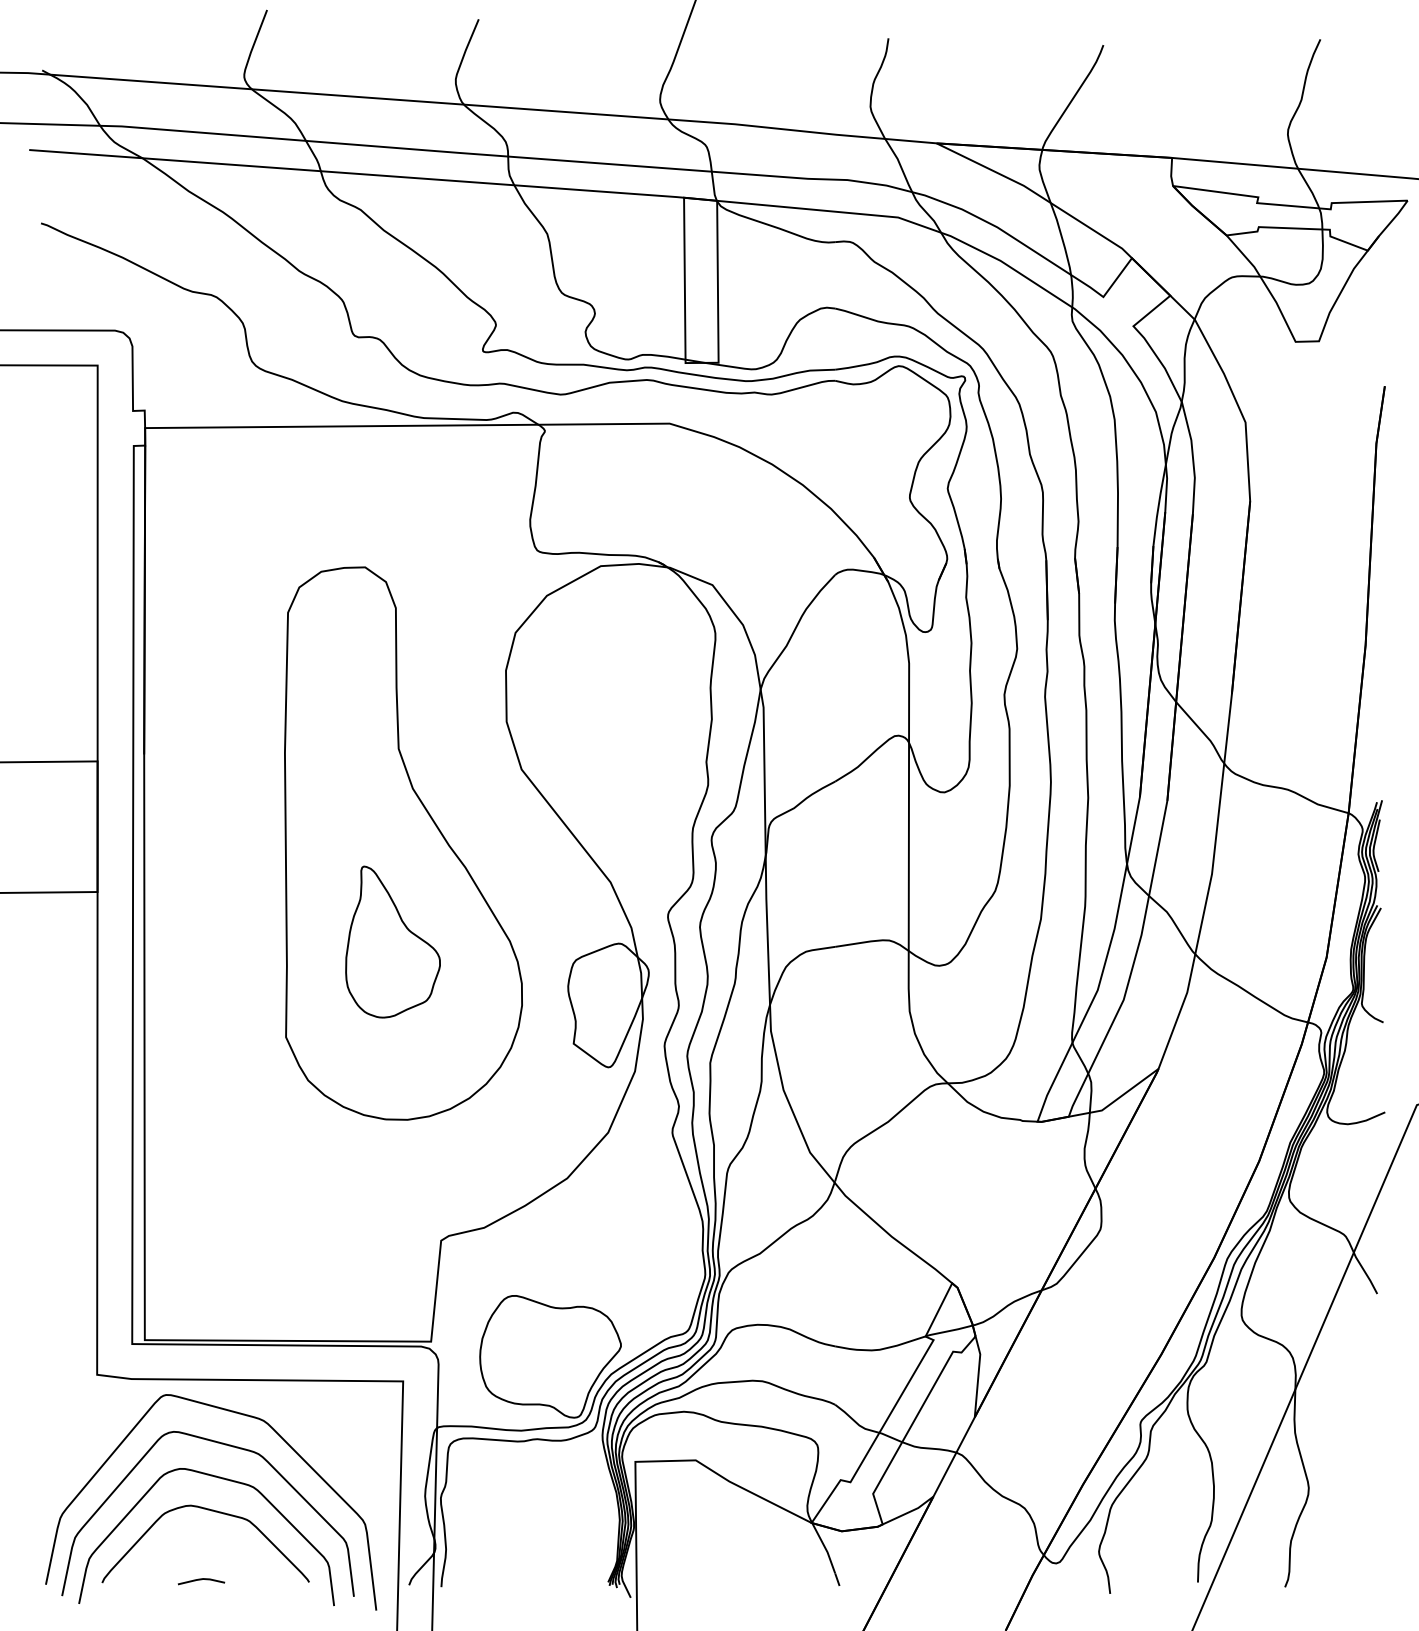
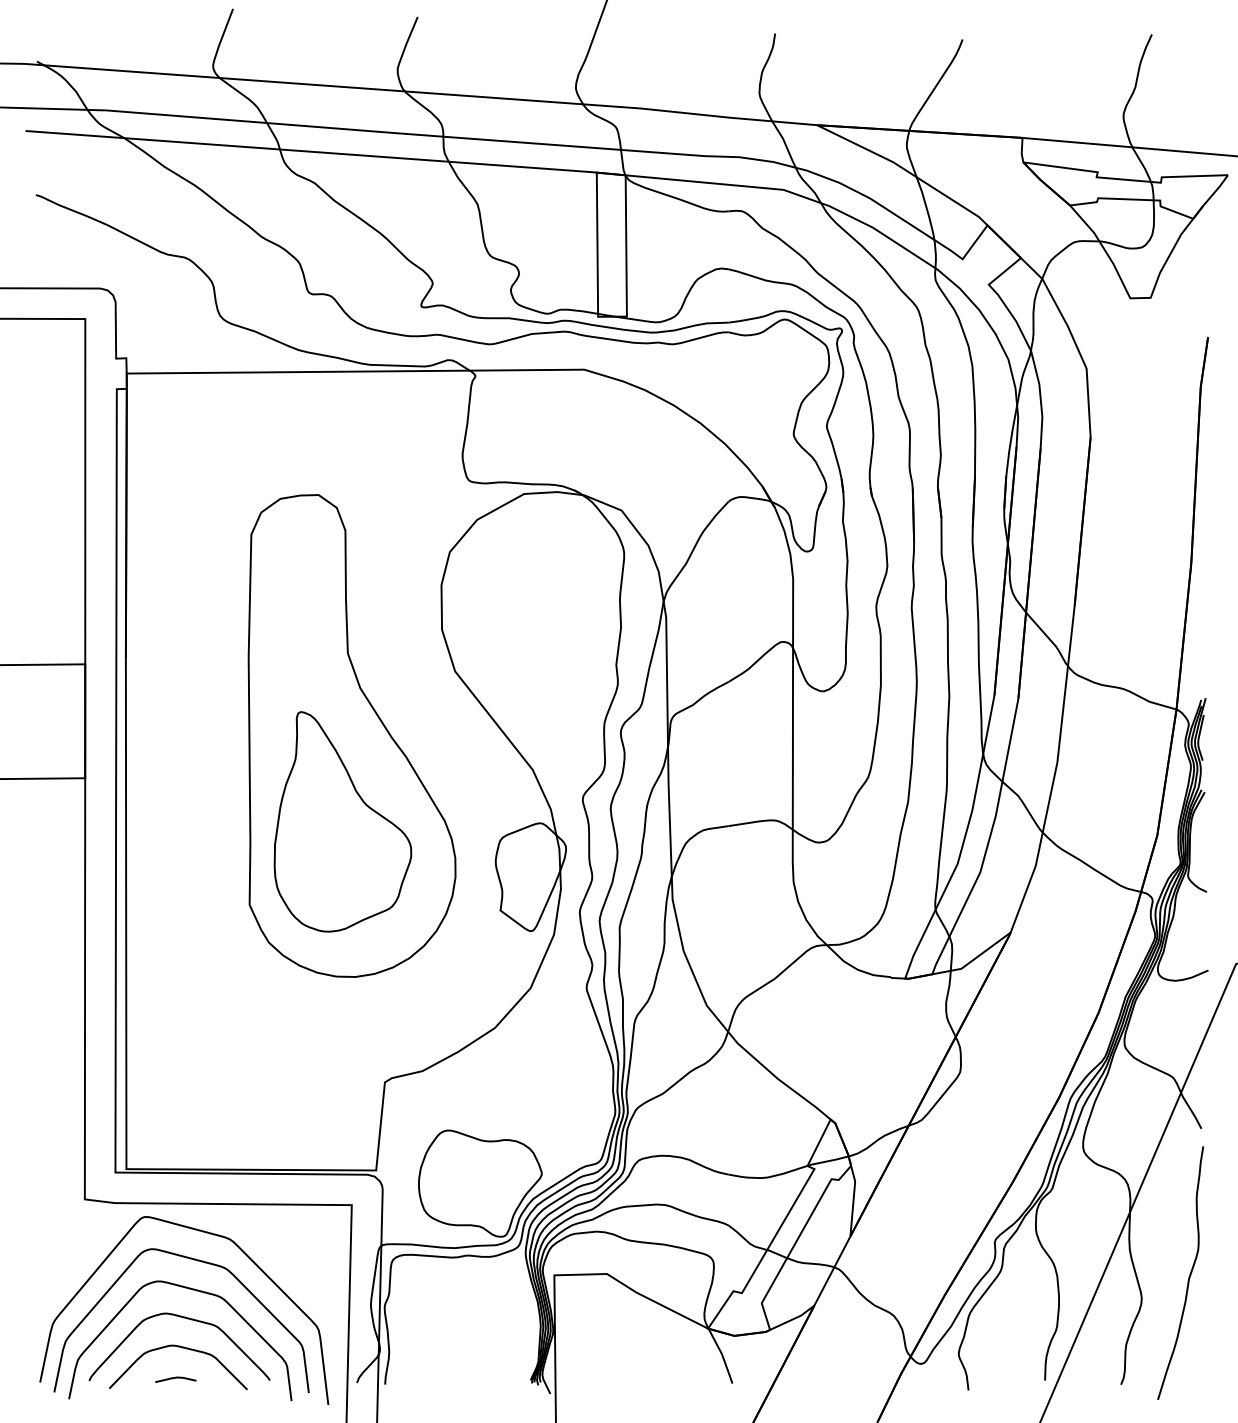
part: (392, 941) -> (342, 821), size x1.67
curve: (1362, 1463) -> (1188, 1276), added
curve: (209, 1545) -> (182, 1348), added

